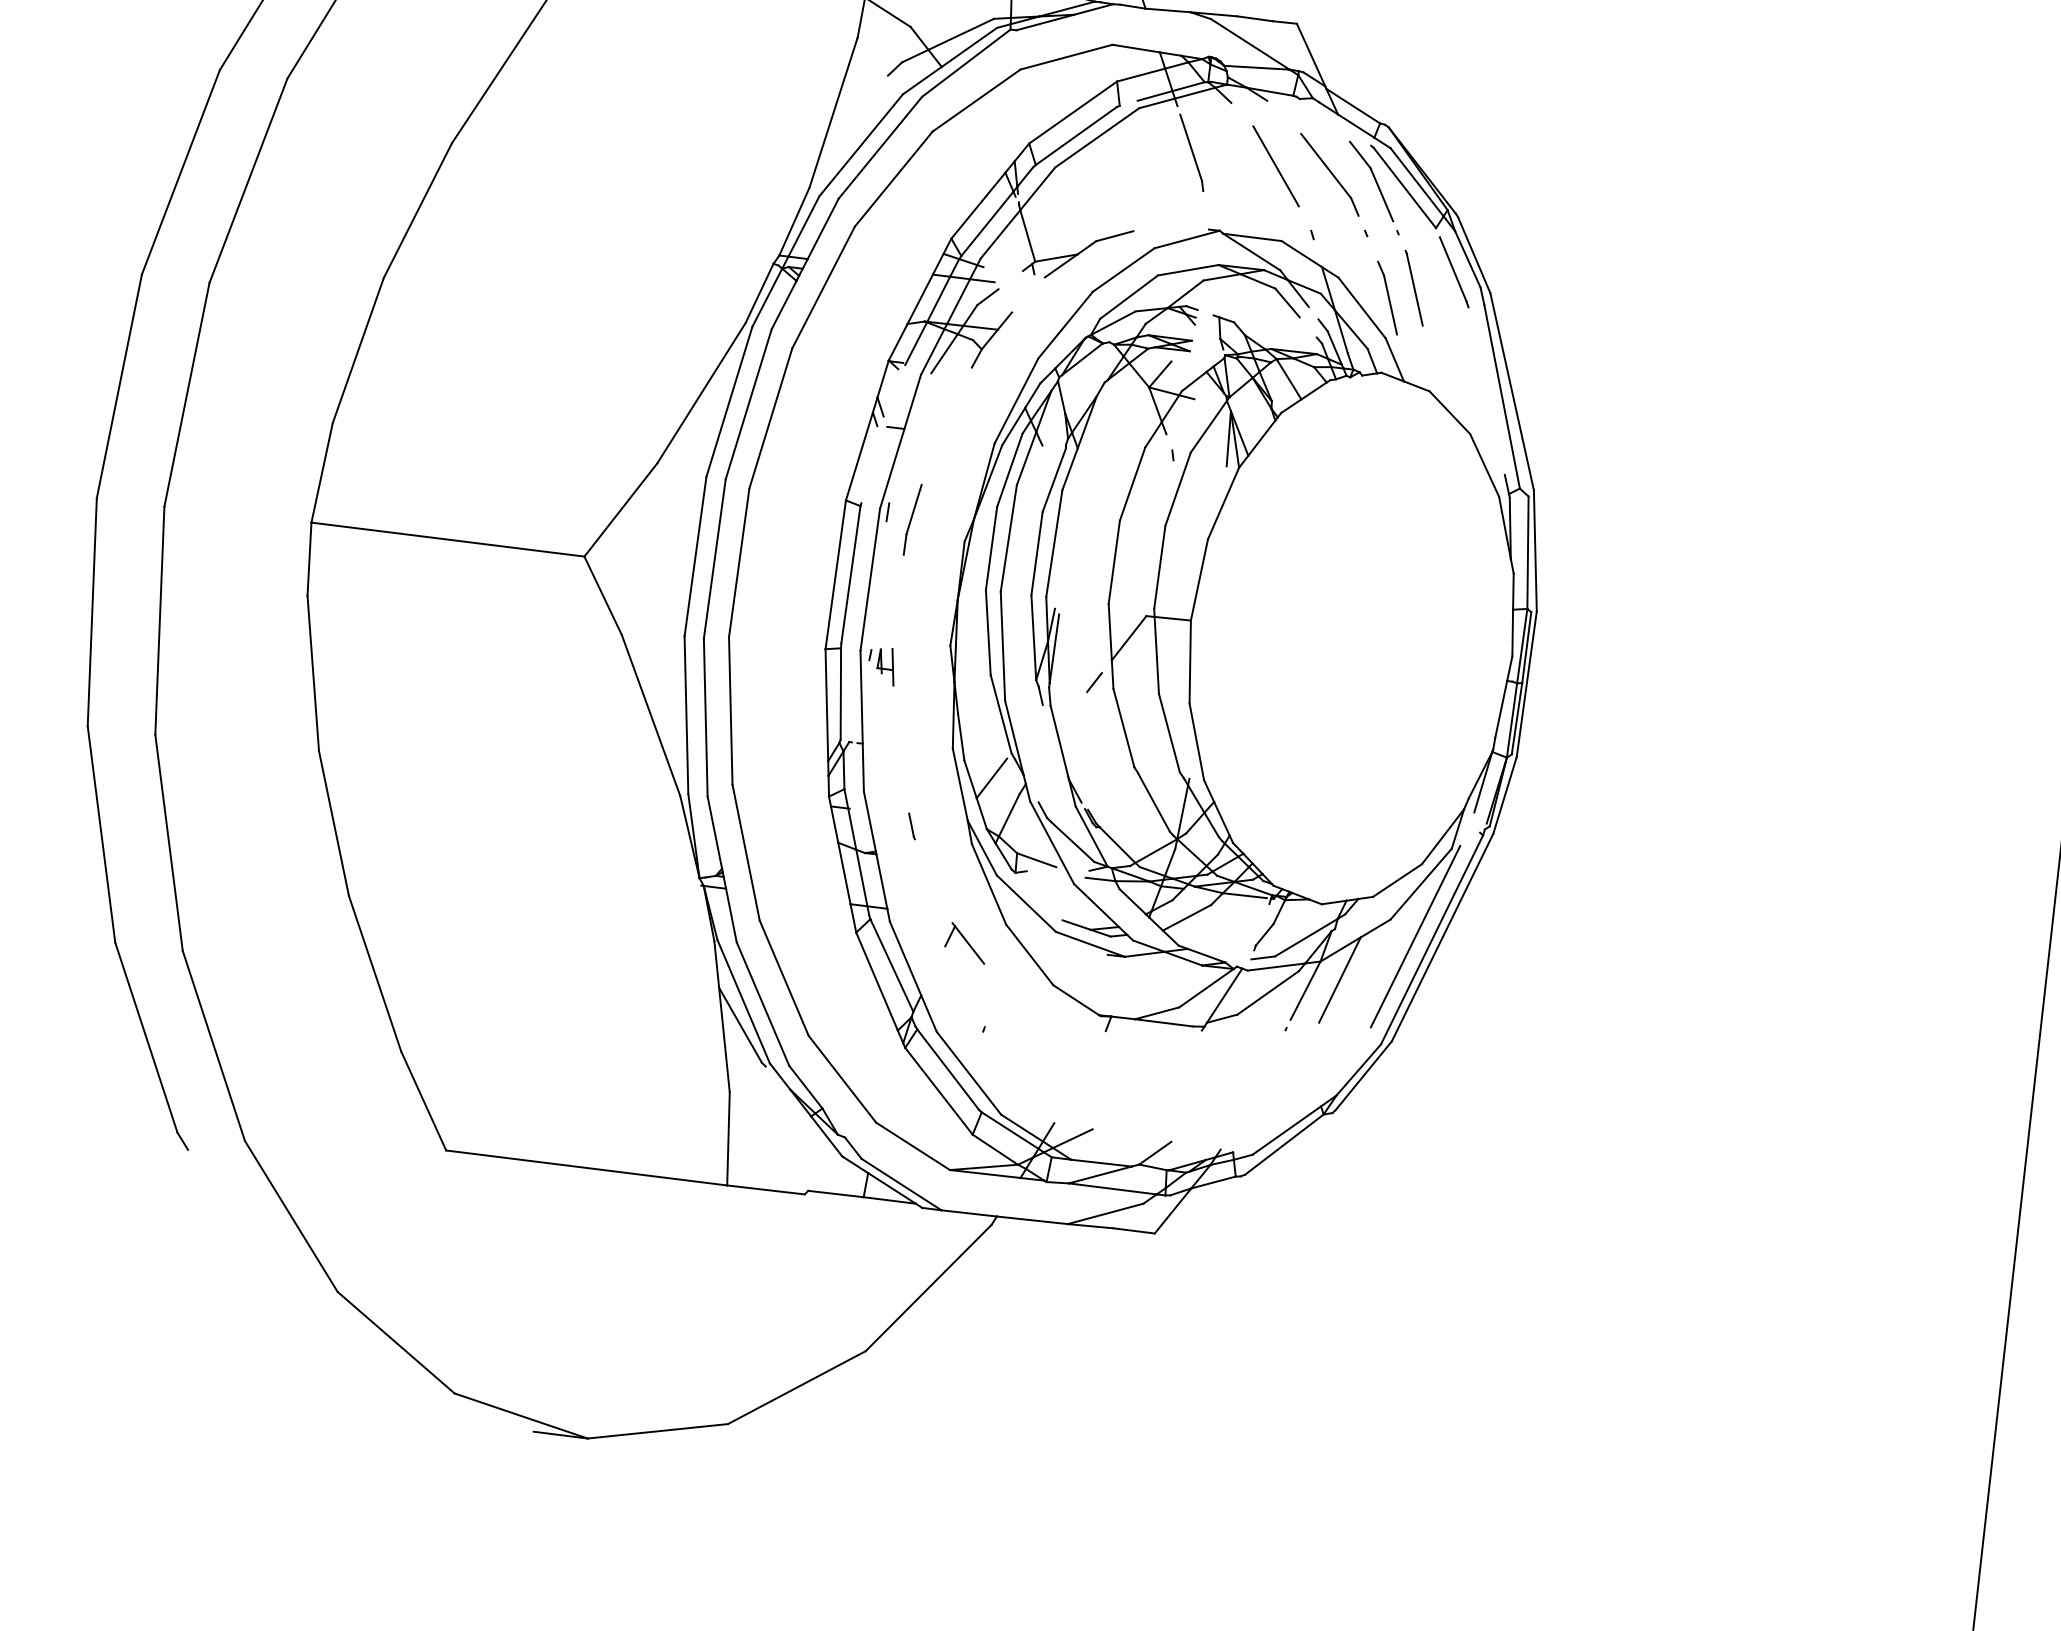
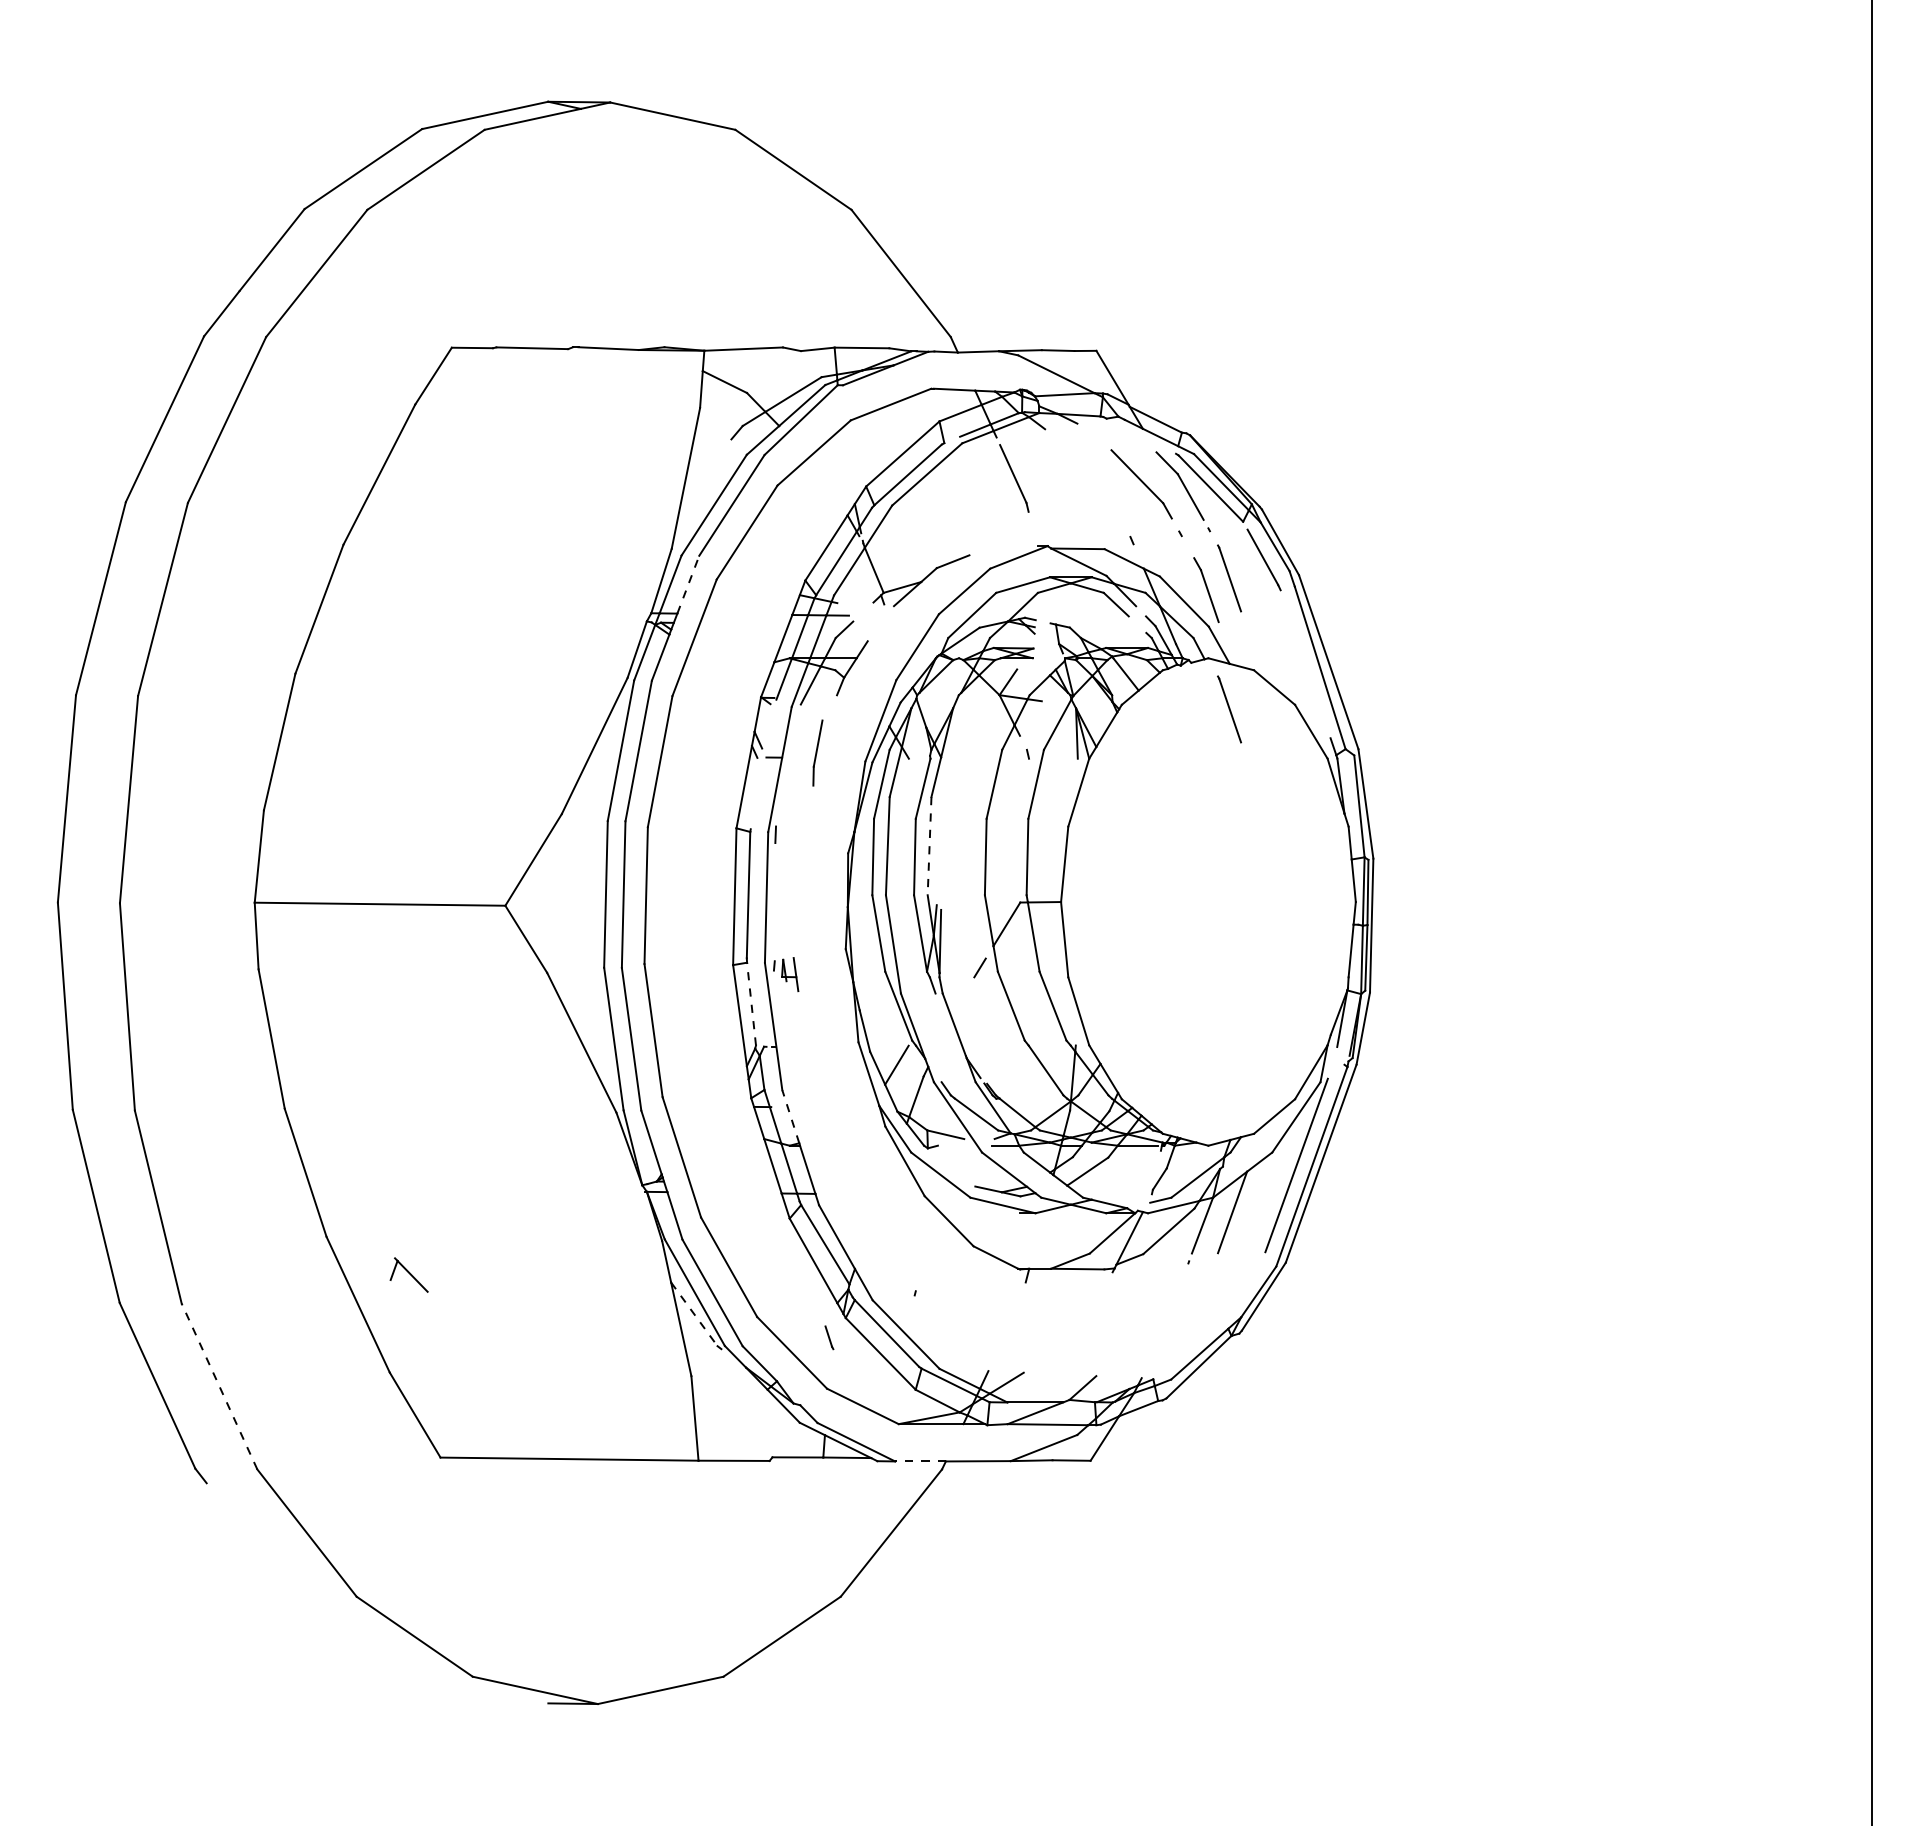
line: (1275, 165) -> (1091, 481), removed
line: (823, 228) -> (688, 584), solid -> dashed
line: (1398, 431) -> (1229, 709), added
part: (912, 519) -> (817, 752), moved
line: (1054, 543) -> (929, 846), solid -> dashed
line: (840, 694) -> (751, 1004), solid -> dashed
line: (869, 821) -> (790, 1116), solid -> dashed
line: (912, 826) -> (829, 1337), moved
part: (965, 942) -> (408, 1274), moved
line: (740, 1025) -> (694, 1314), solid -> dashed
line: (213, 1045) -> (219, 1386), solid -> dashed
line: (969, 1213) -> (920, 1461), solid -> dashed

